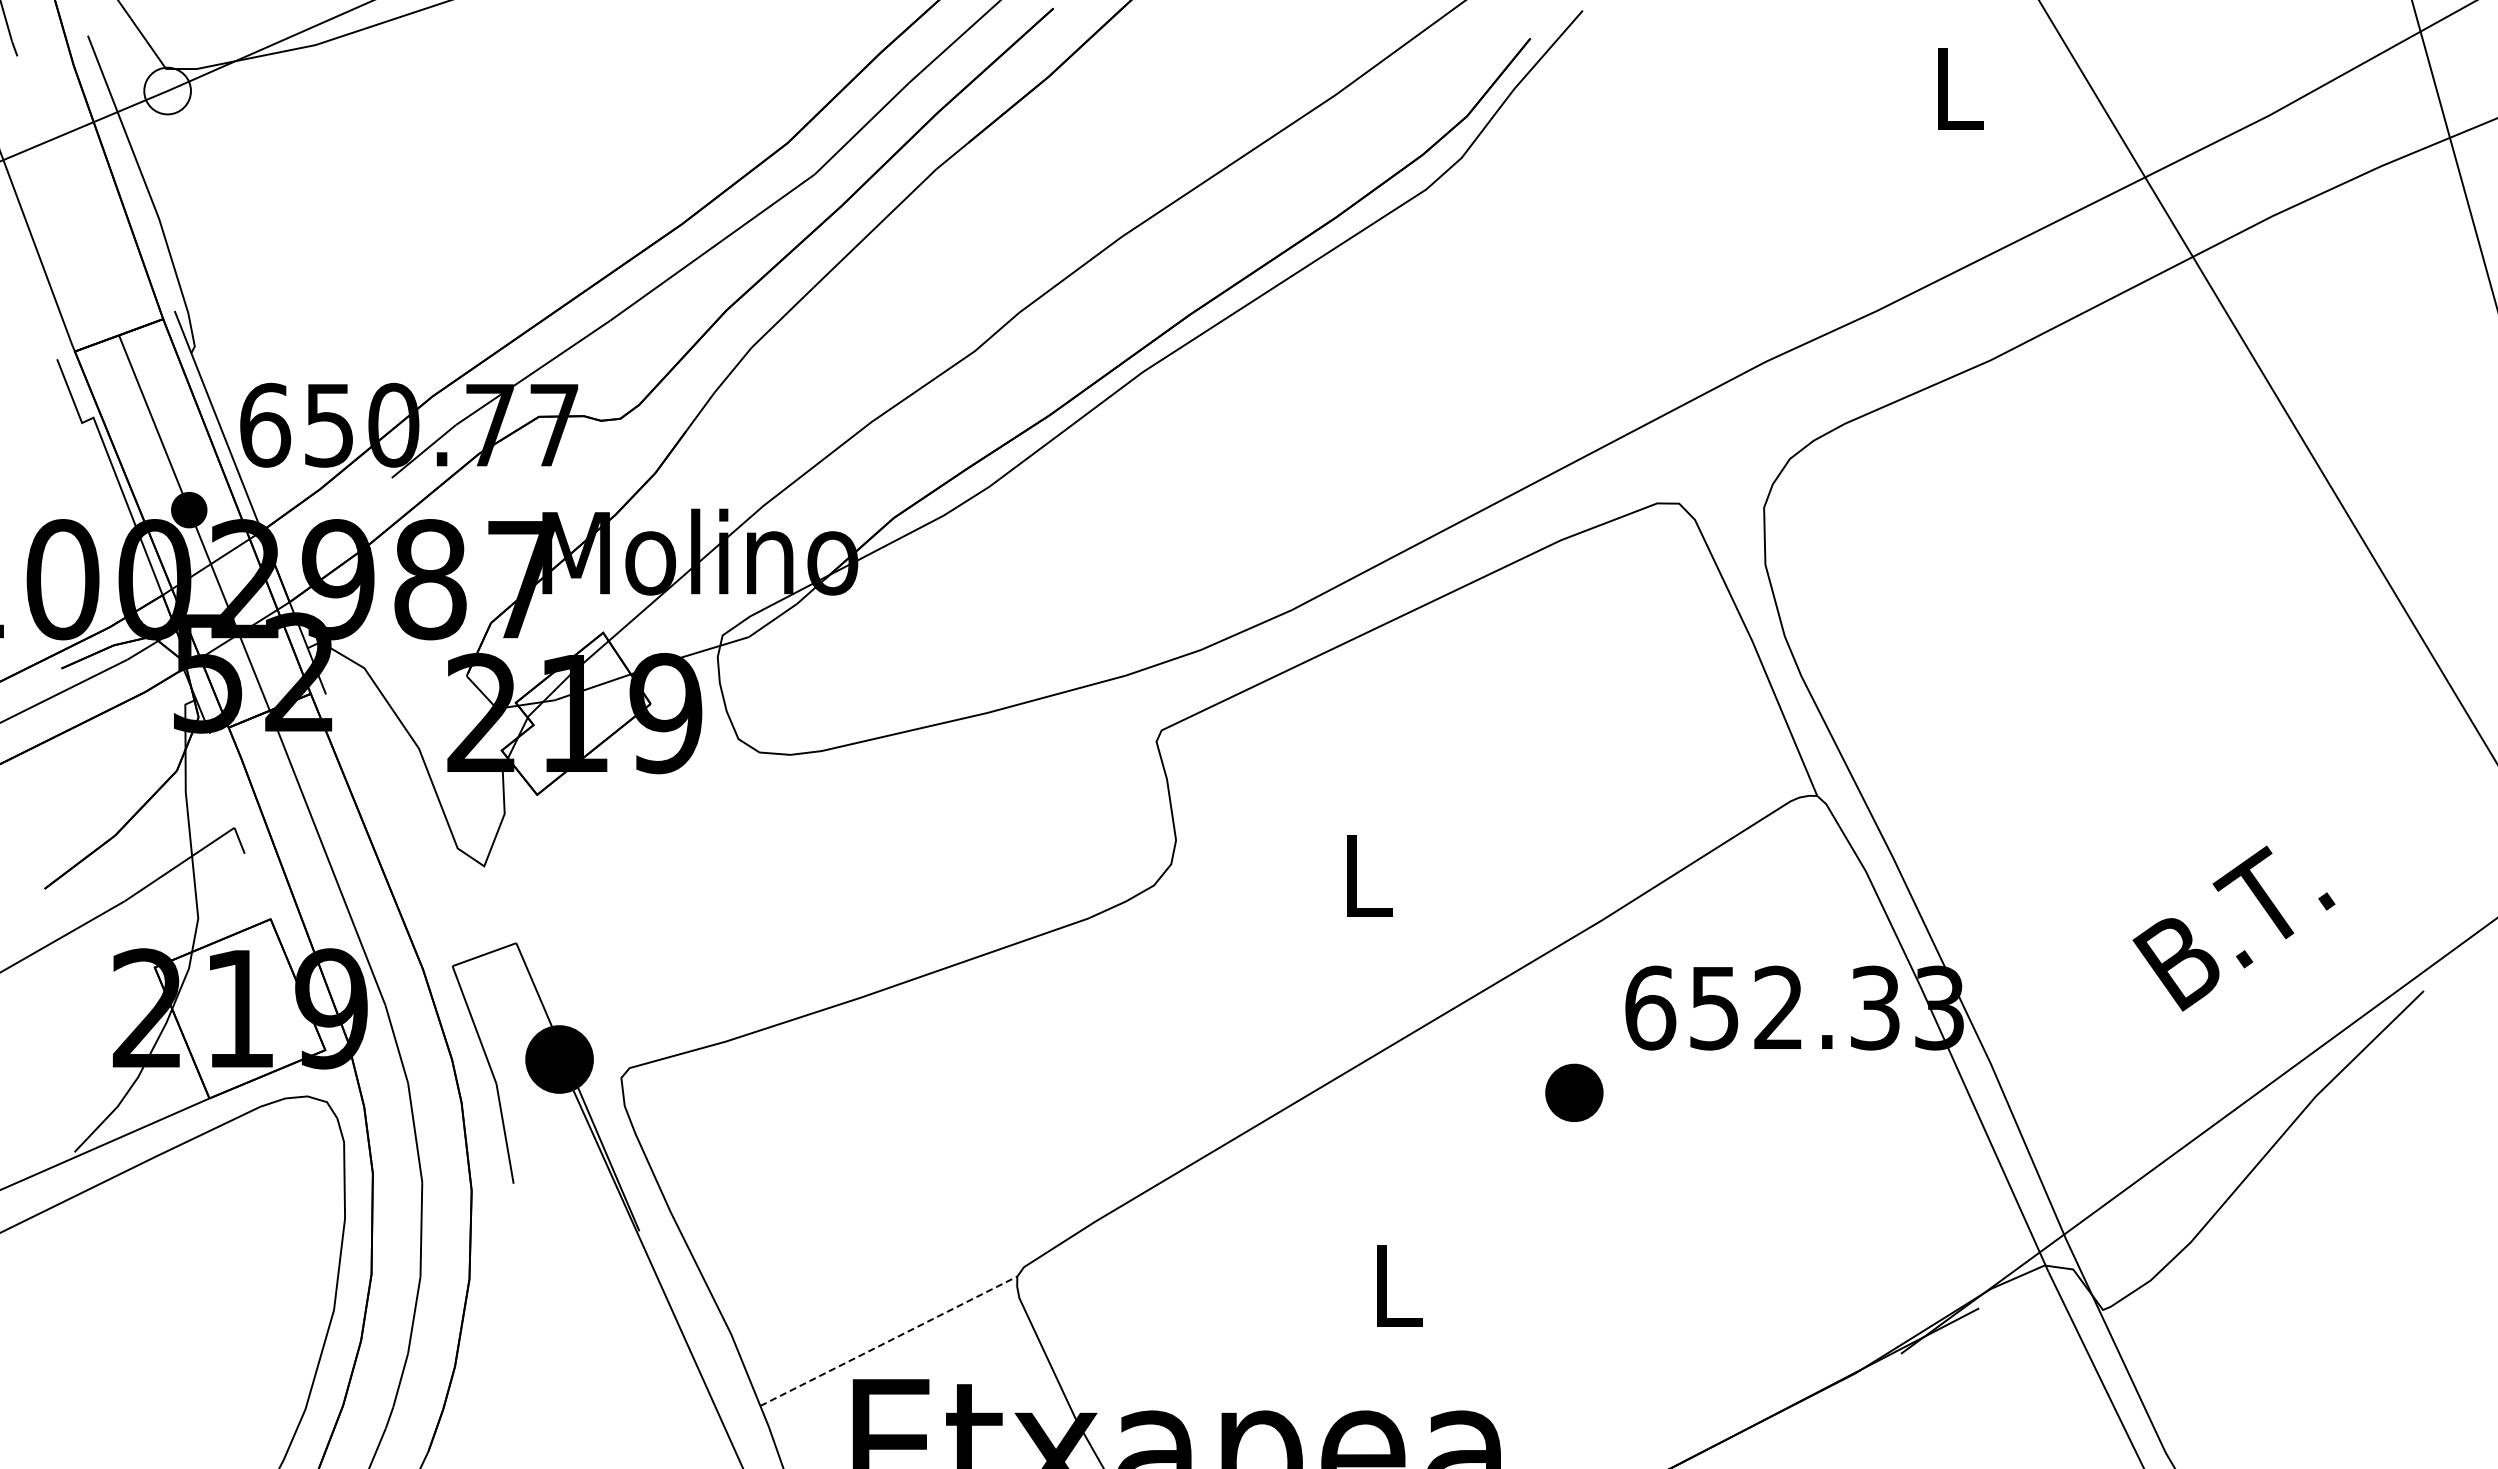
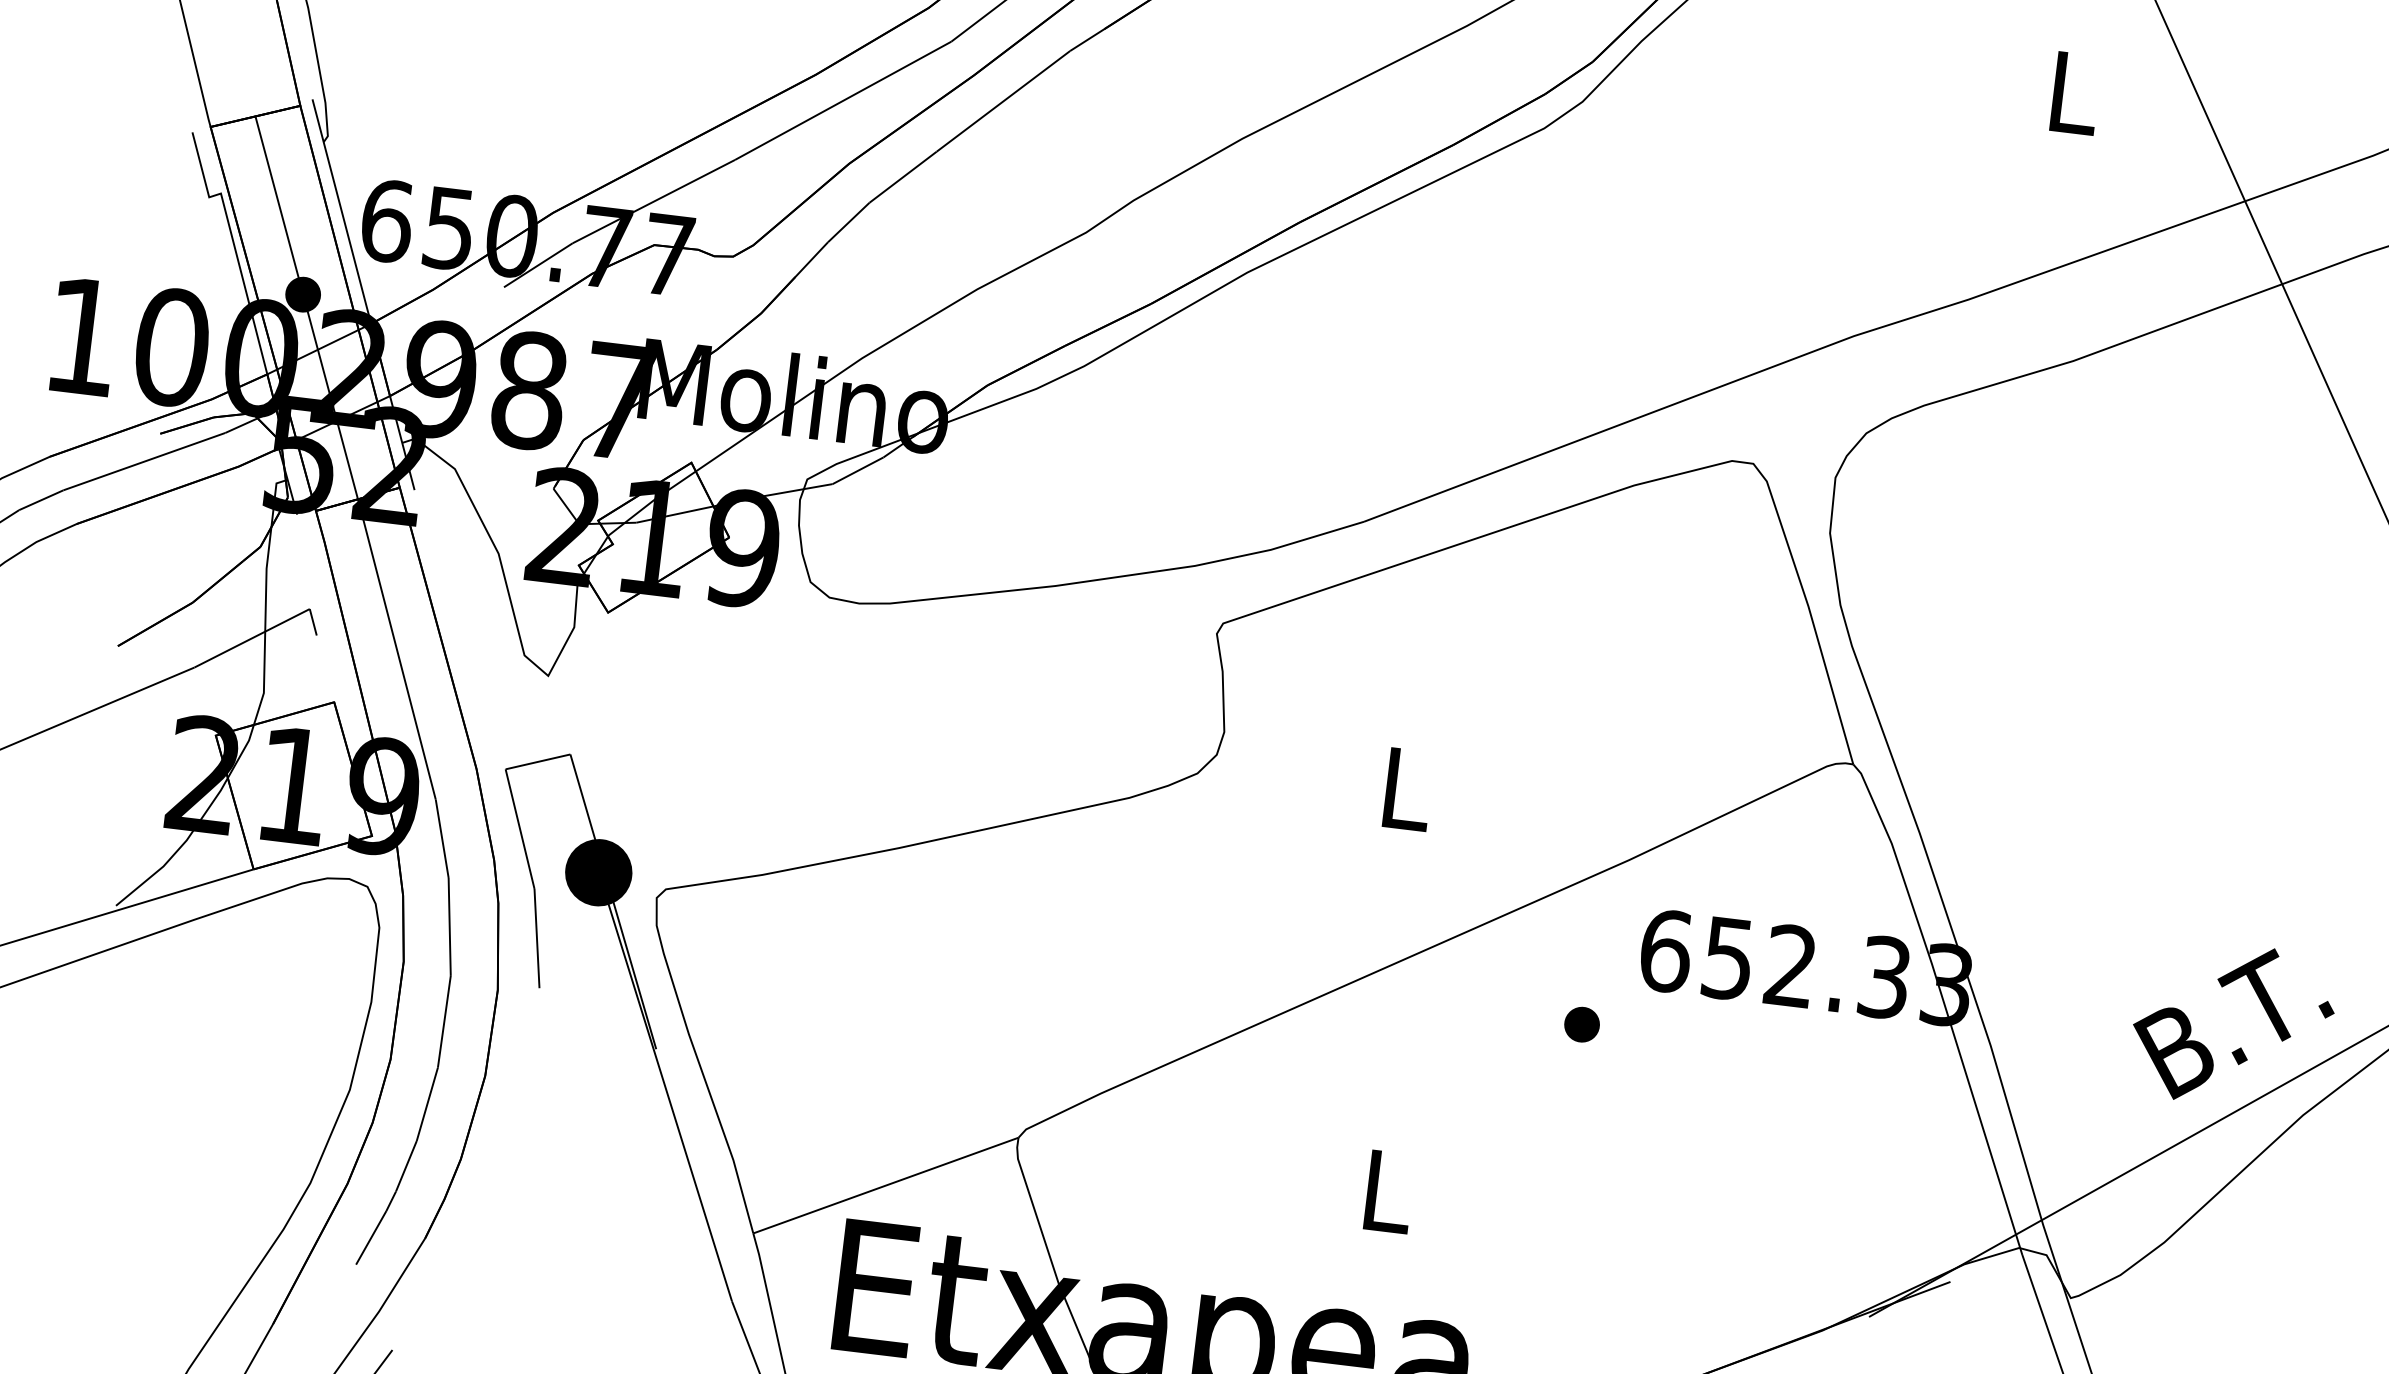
text: (2233, 928) -> (2232, 1025), moved
part: (1574, 1092) -> (1582, 1024), size x0.62
line: (888, 1341) -> (885, 1185), dashed -> solid

